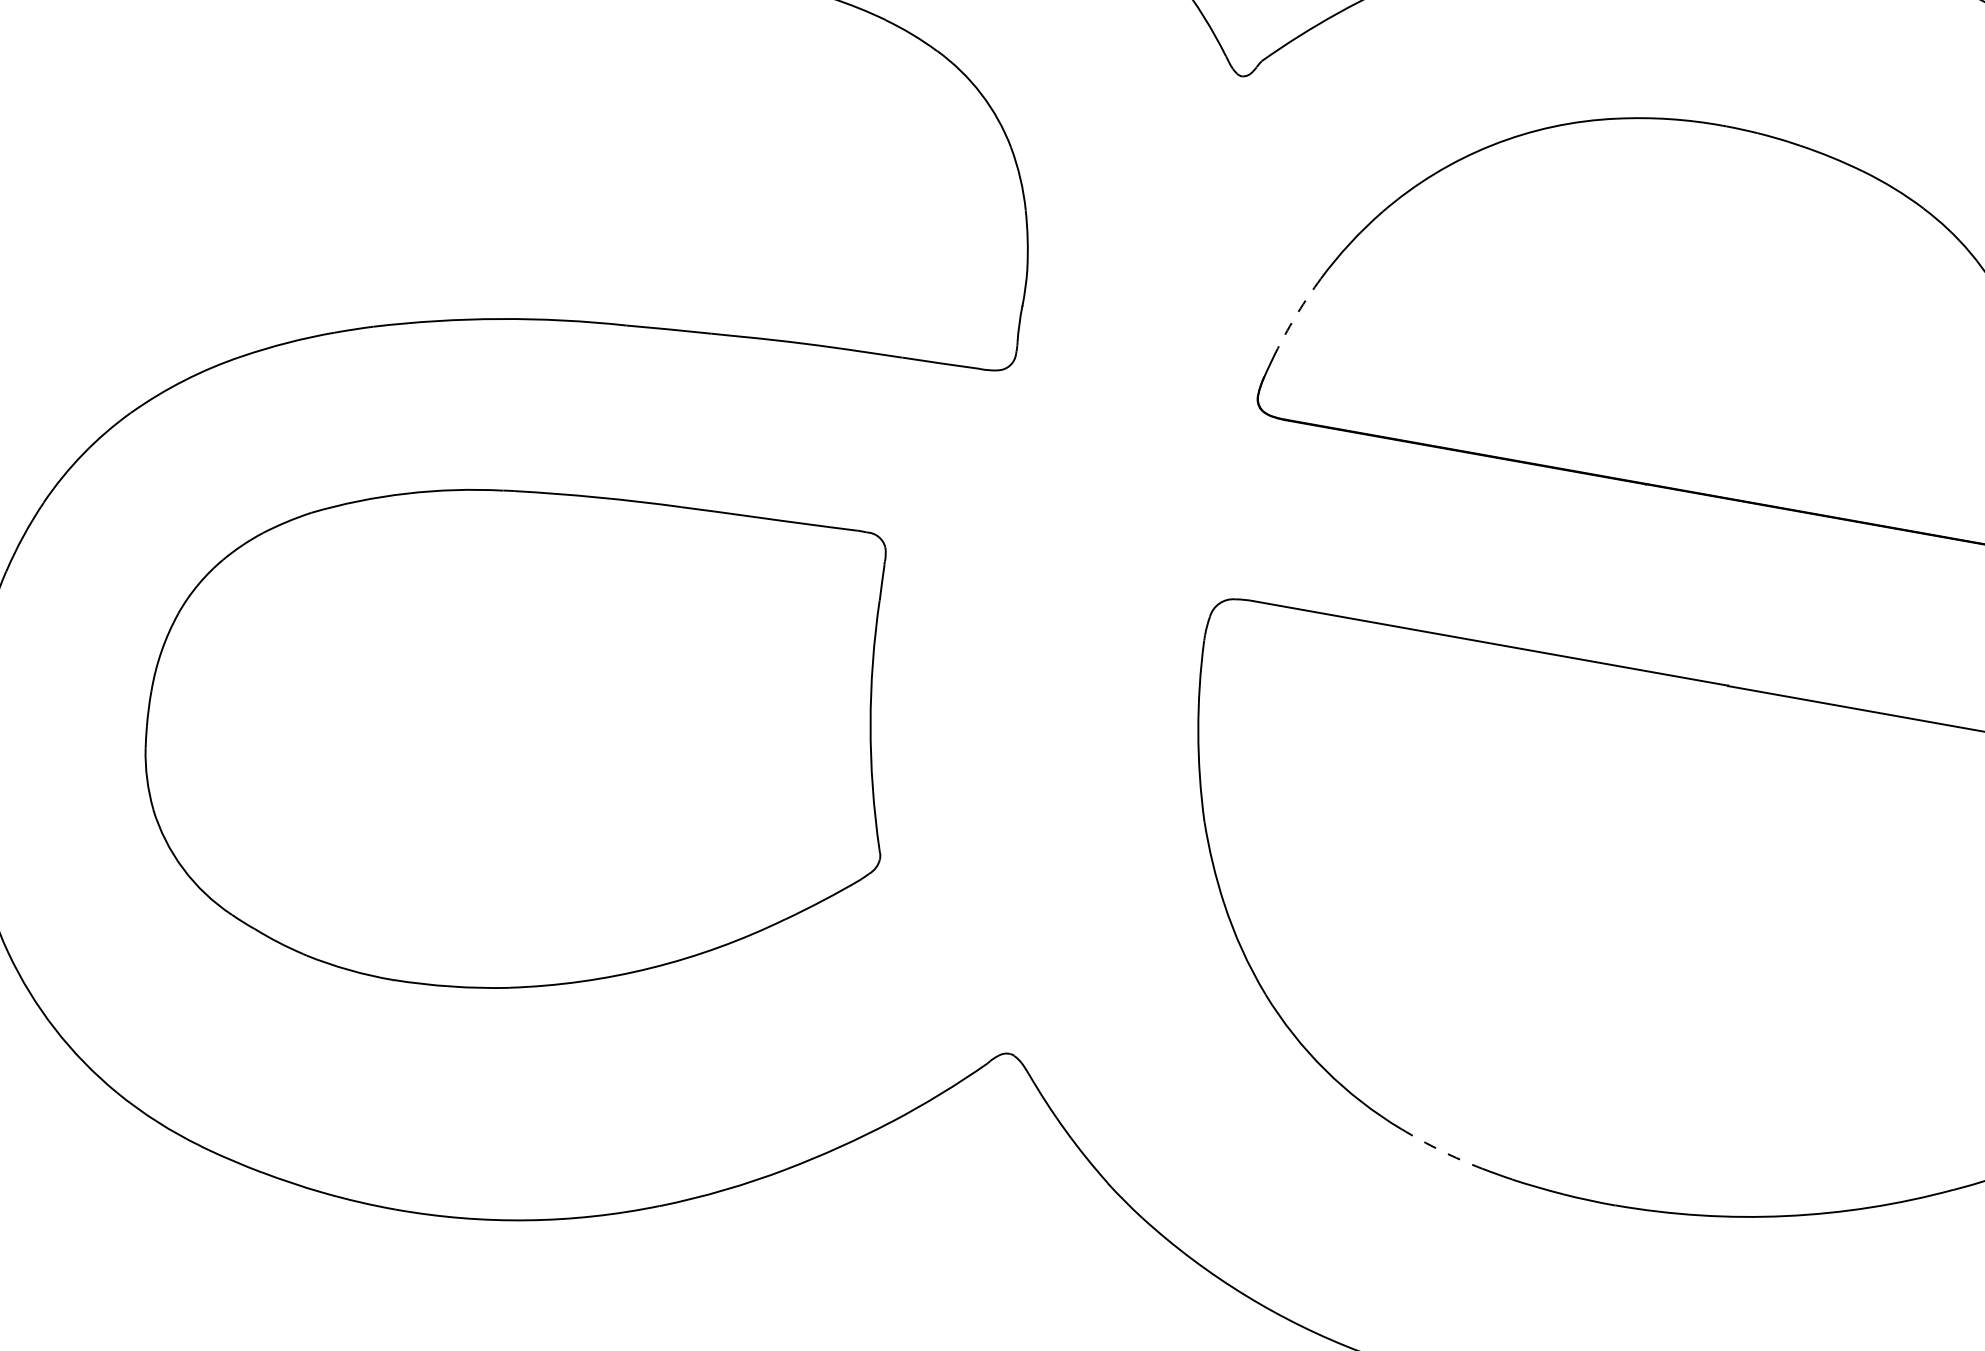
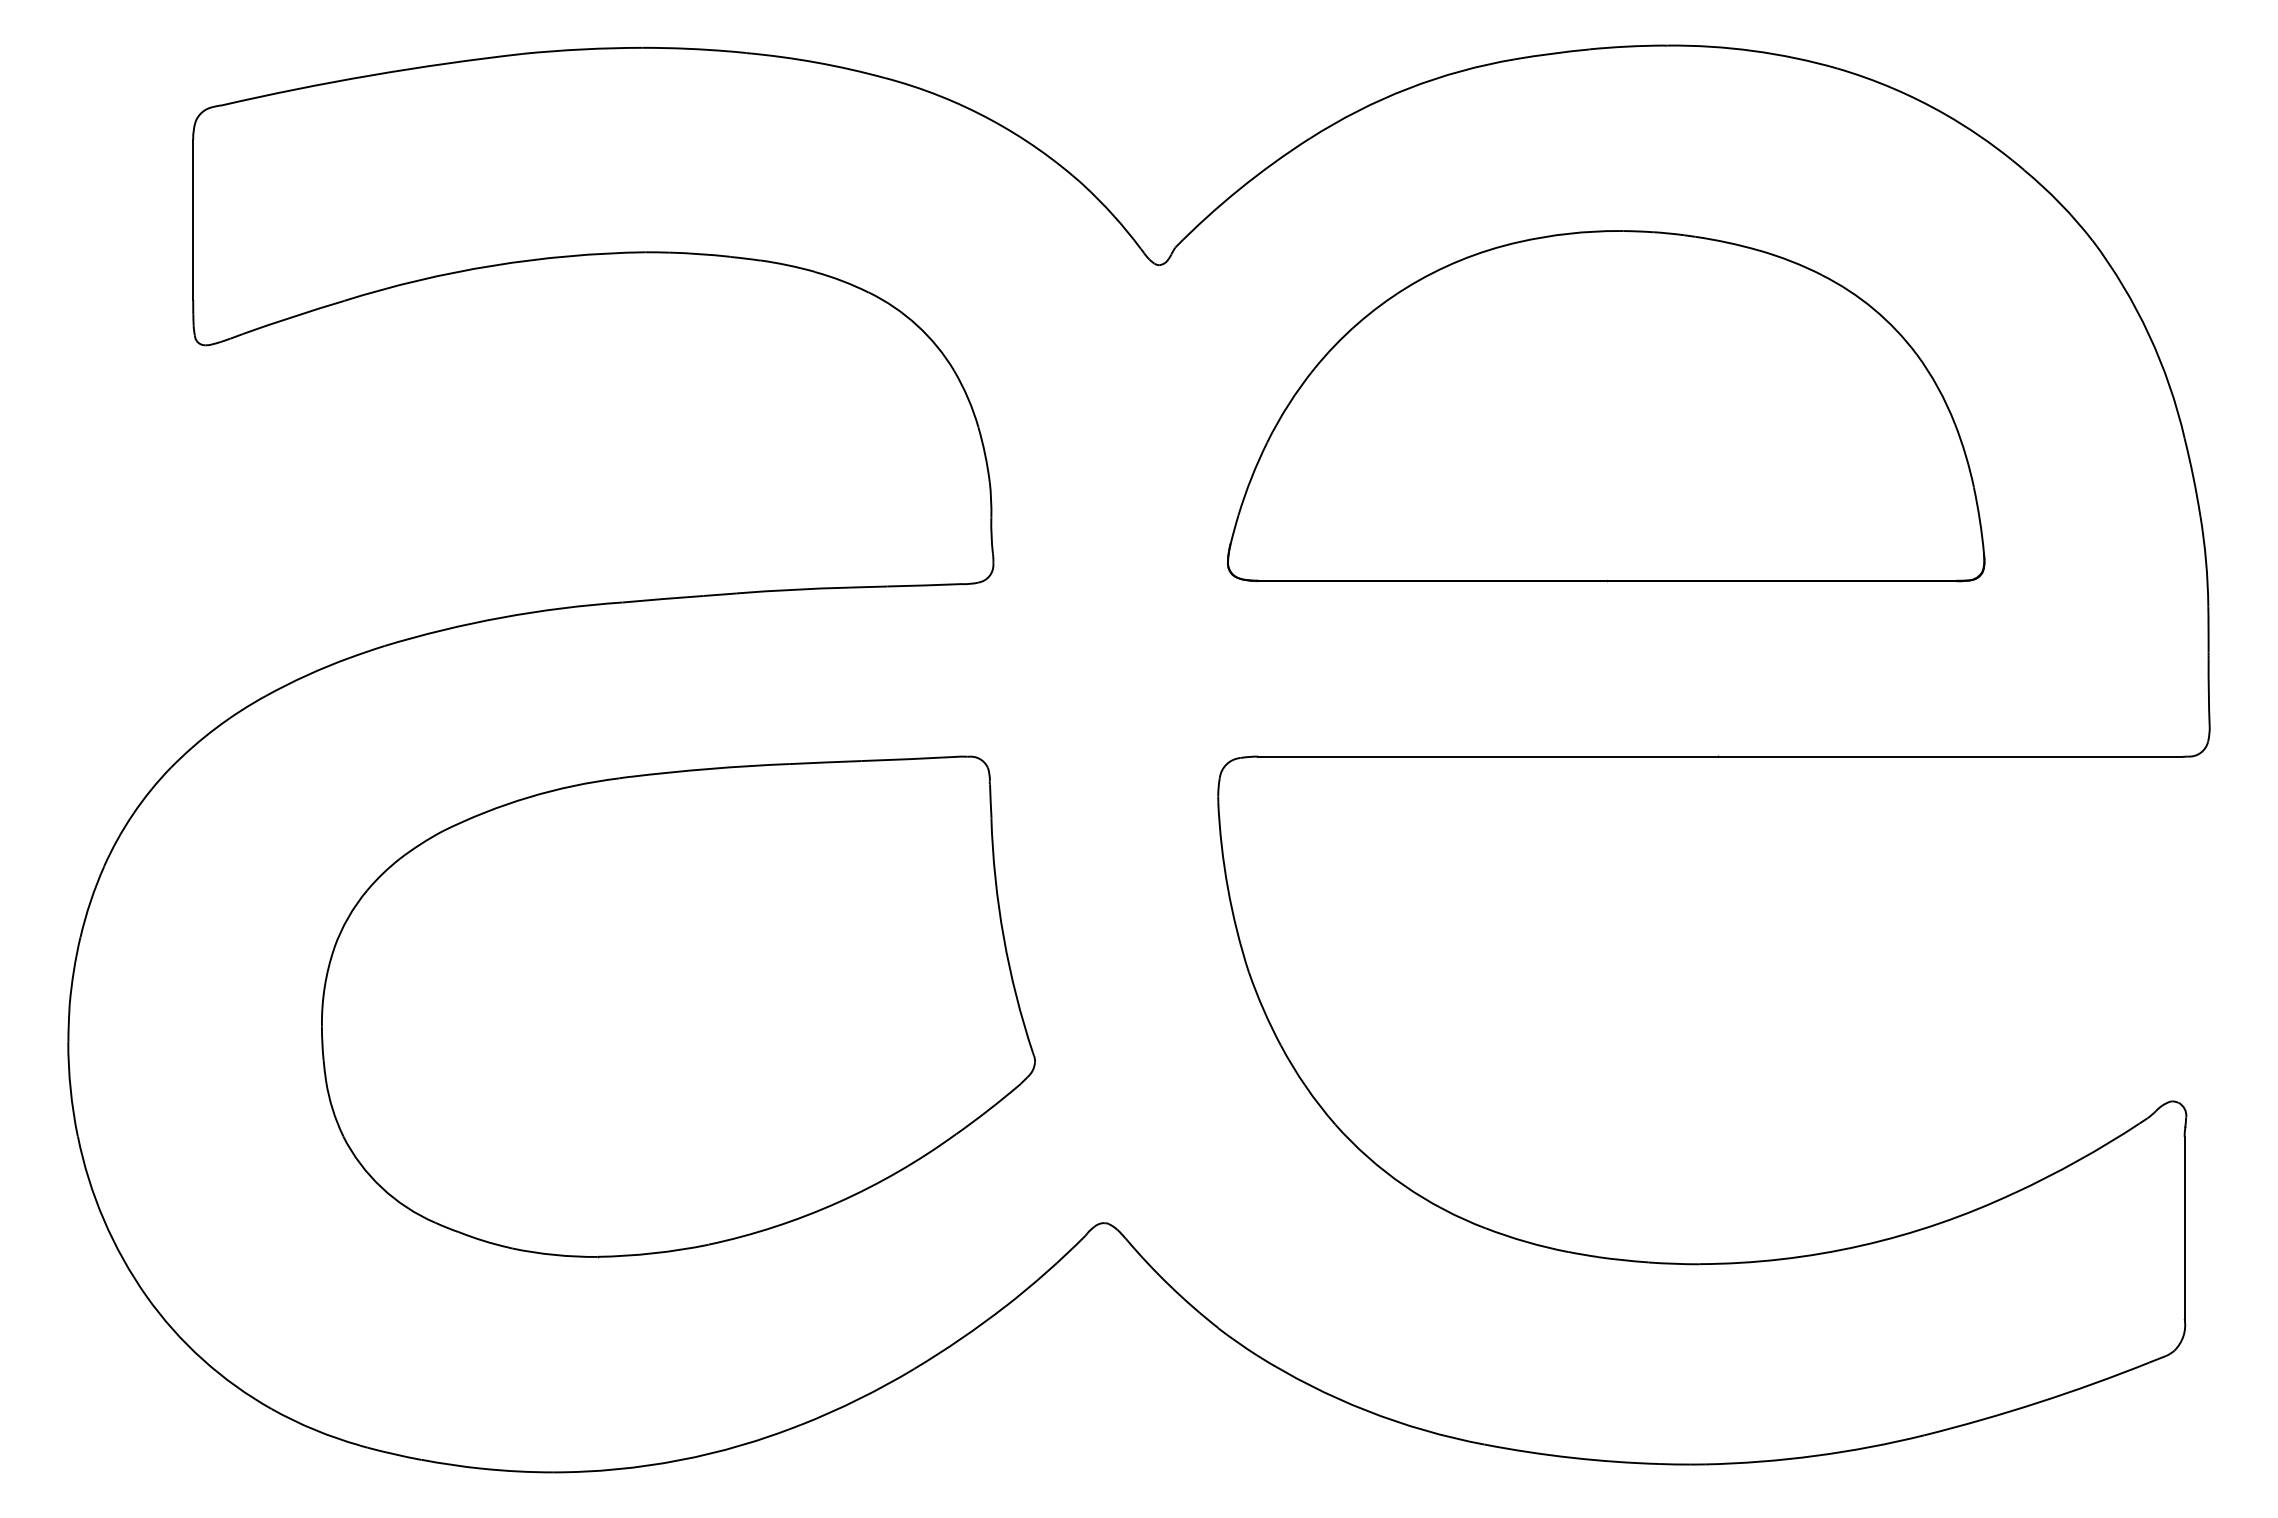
arc: (1297, 313) -> (1251, 478), dashed -> solid
part: (522, 736) -> (678, 1006), moved
arc: (1441, 1150) -> (1526, 1241), dashed -> solid

